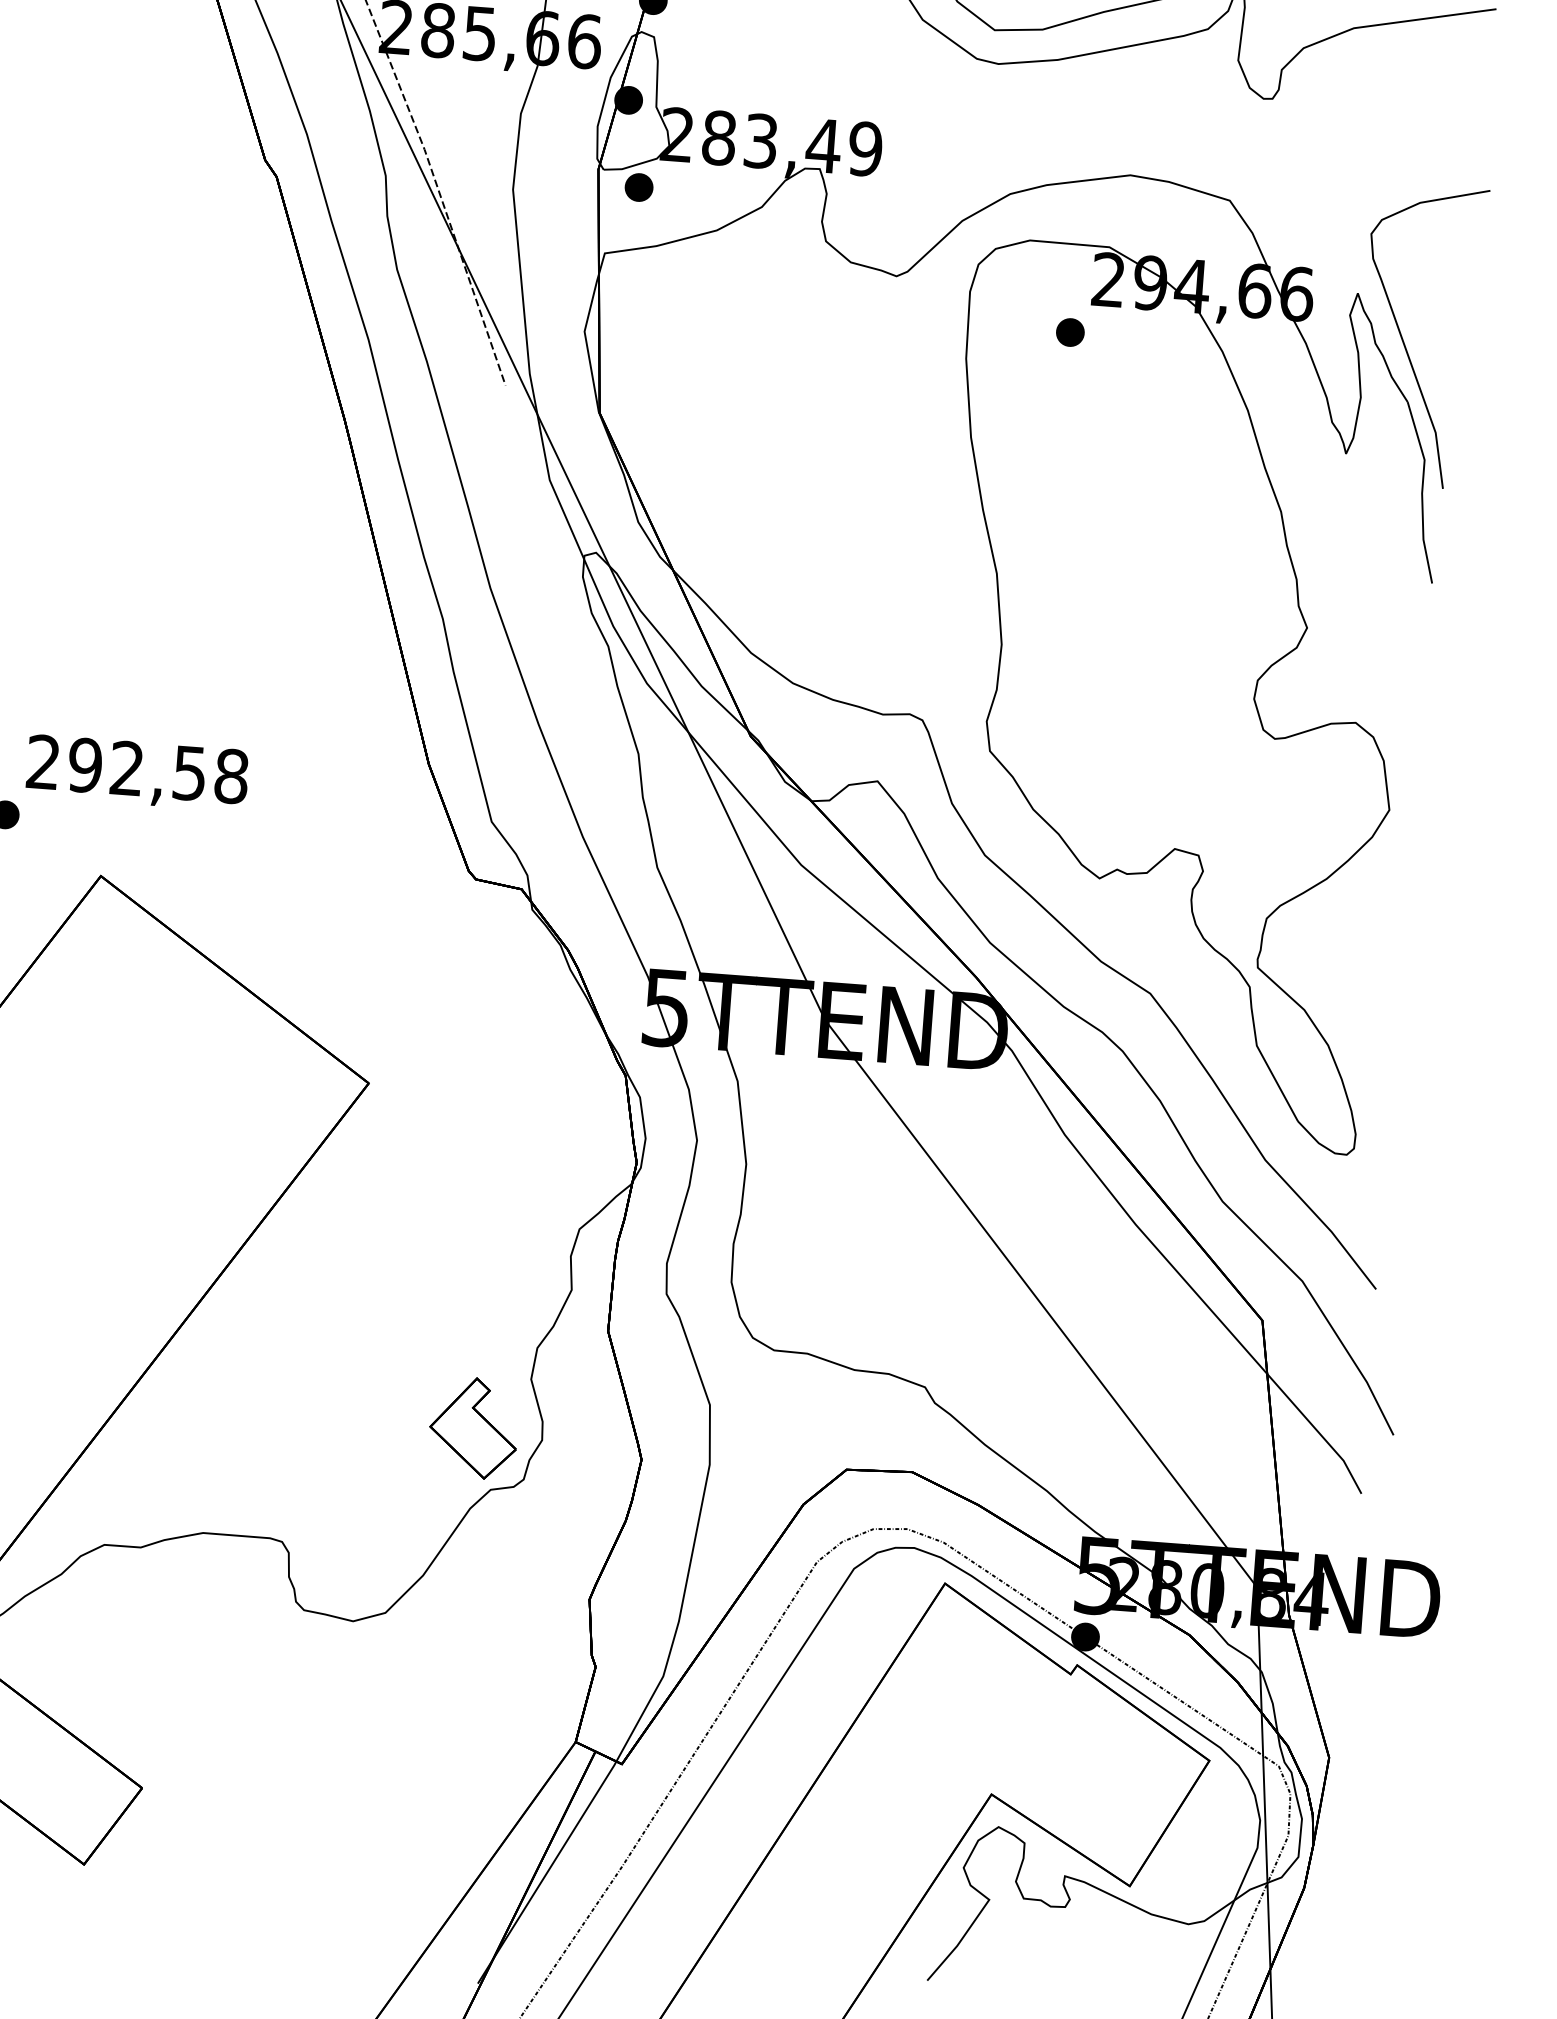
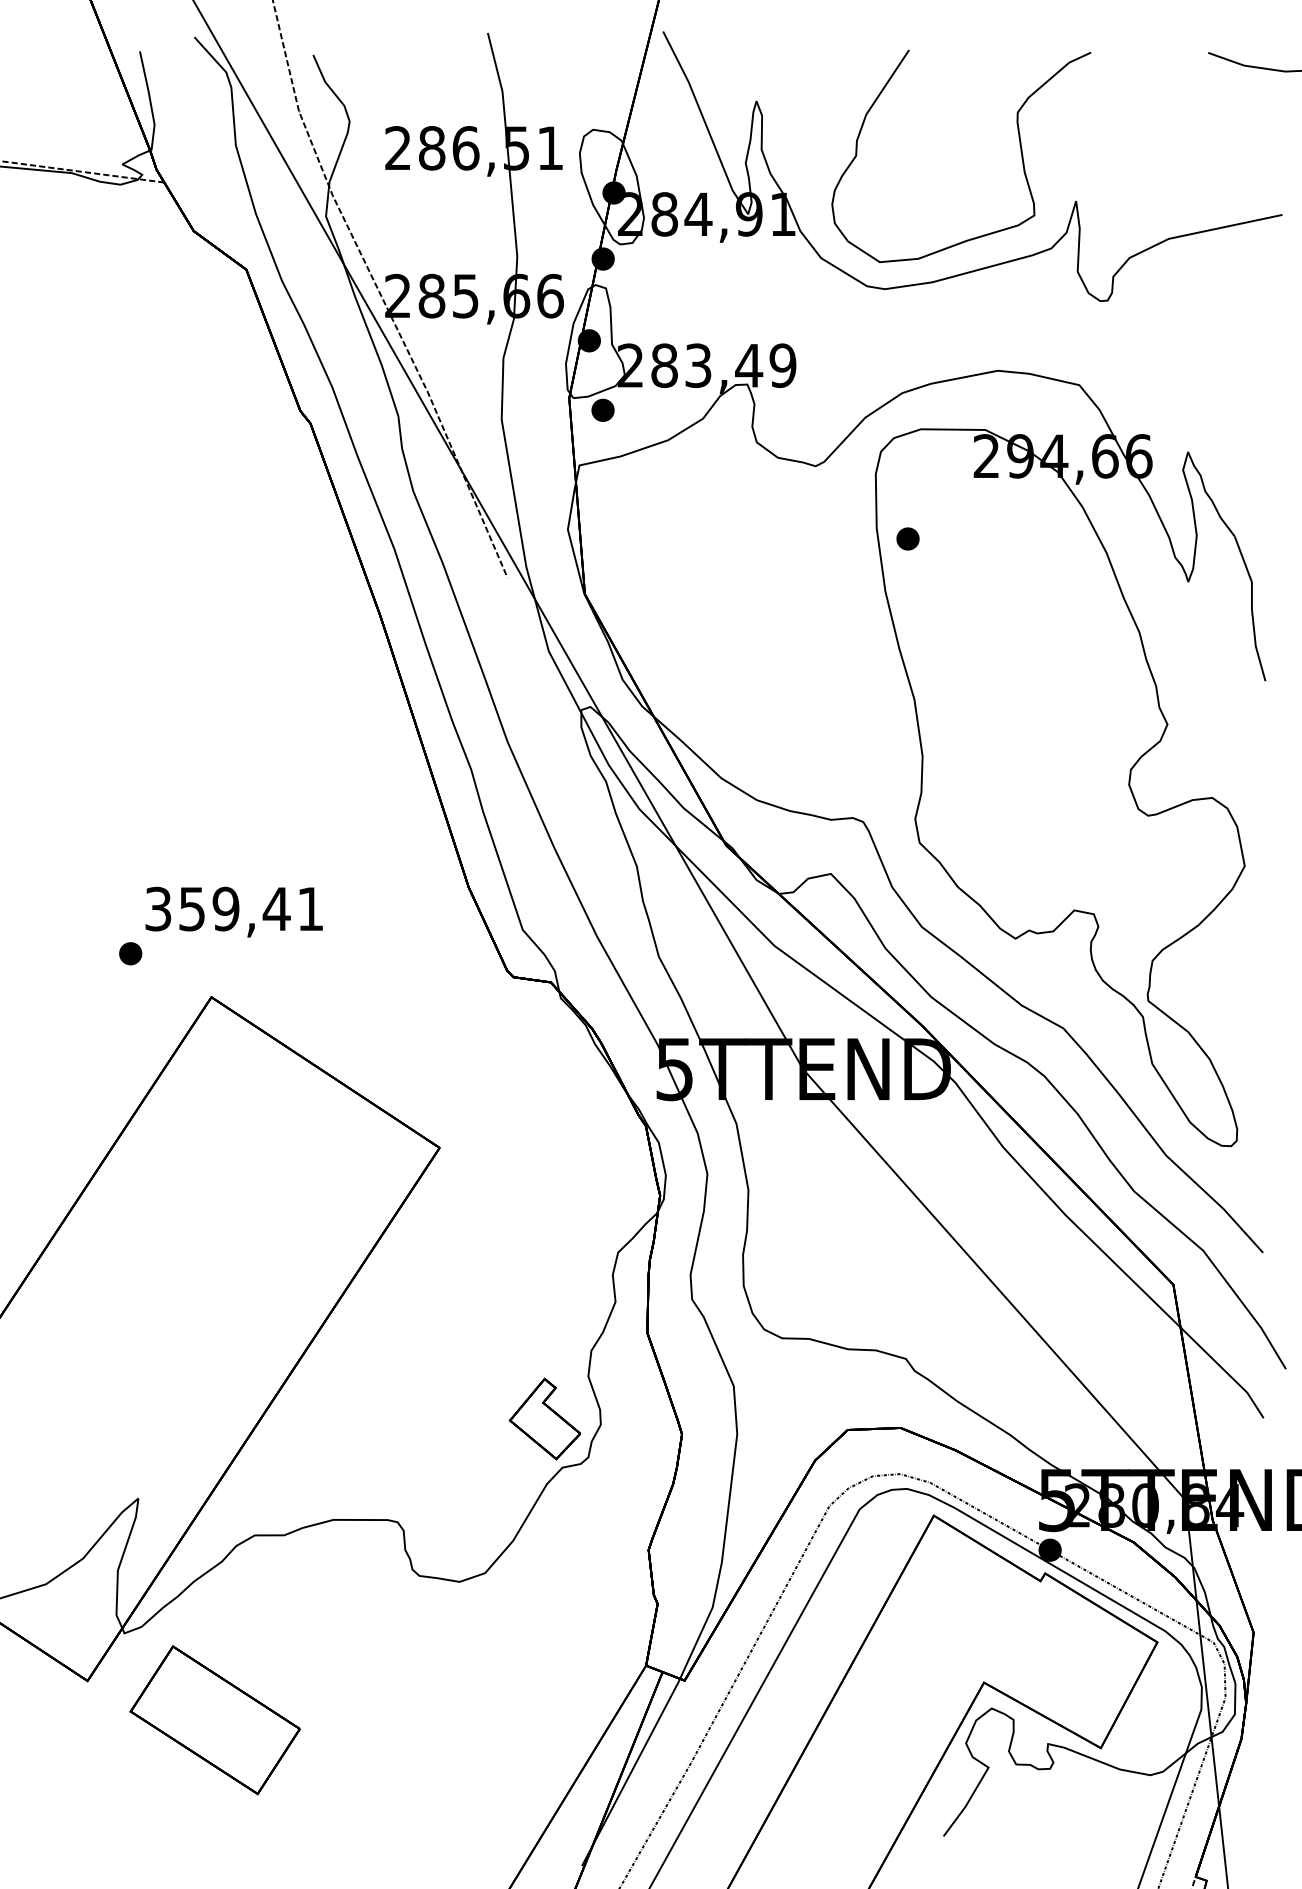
part: (1069, 331) -> (907, 538), moved
curve: (1405, 343) -> (1229, 489), removed
text: (137, 768) -> (234, 908), 292,58 -> 359,41

